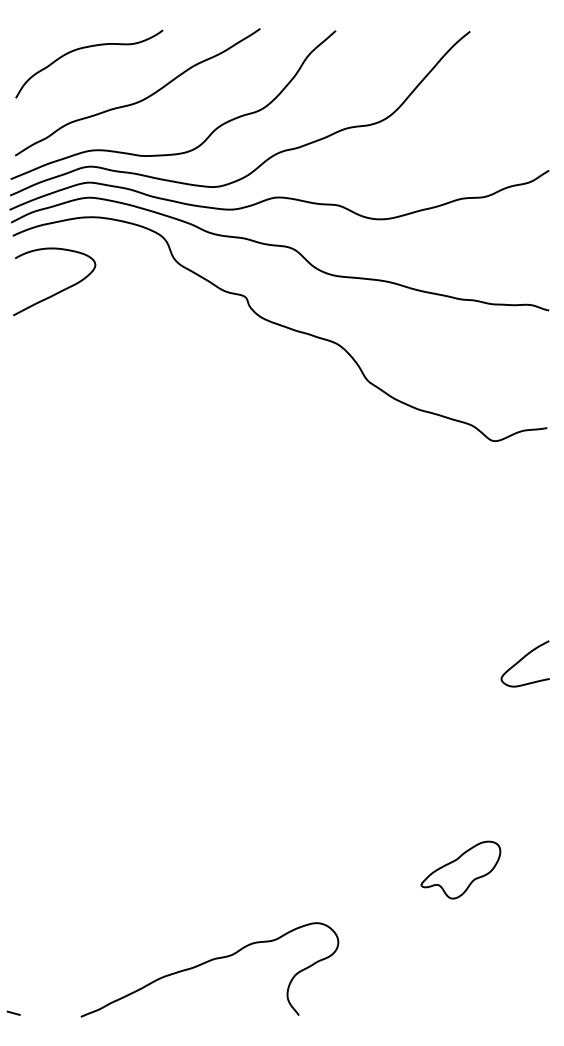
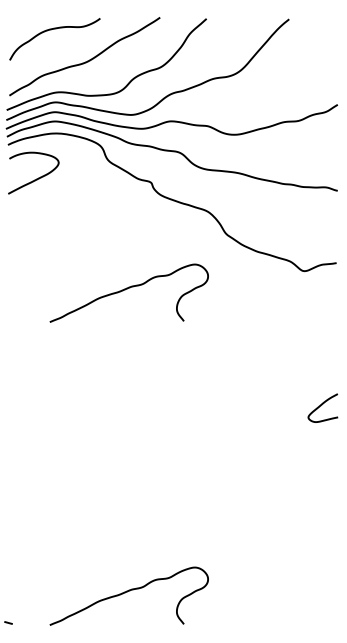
curve: (207, 470) -> (127, 289), added
part: (460, 869) -> (283, 534), removed

